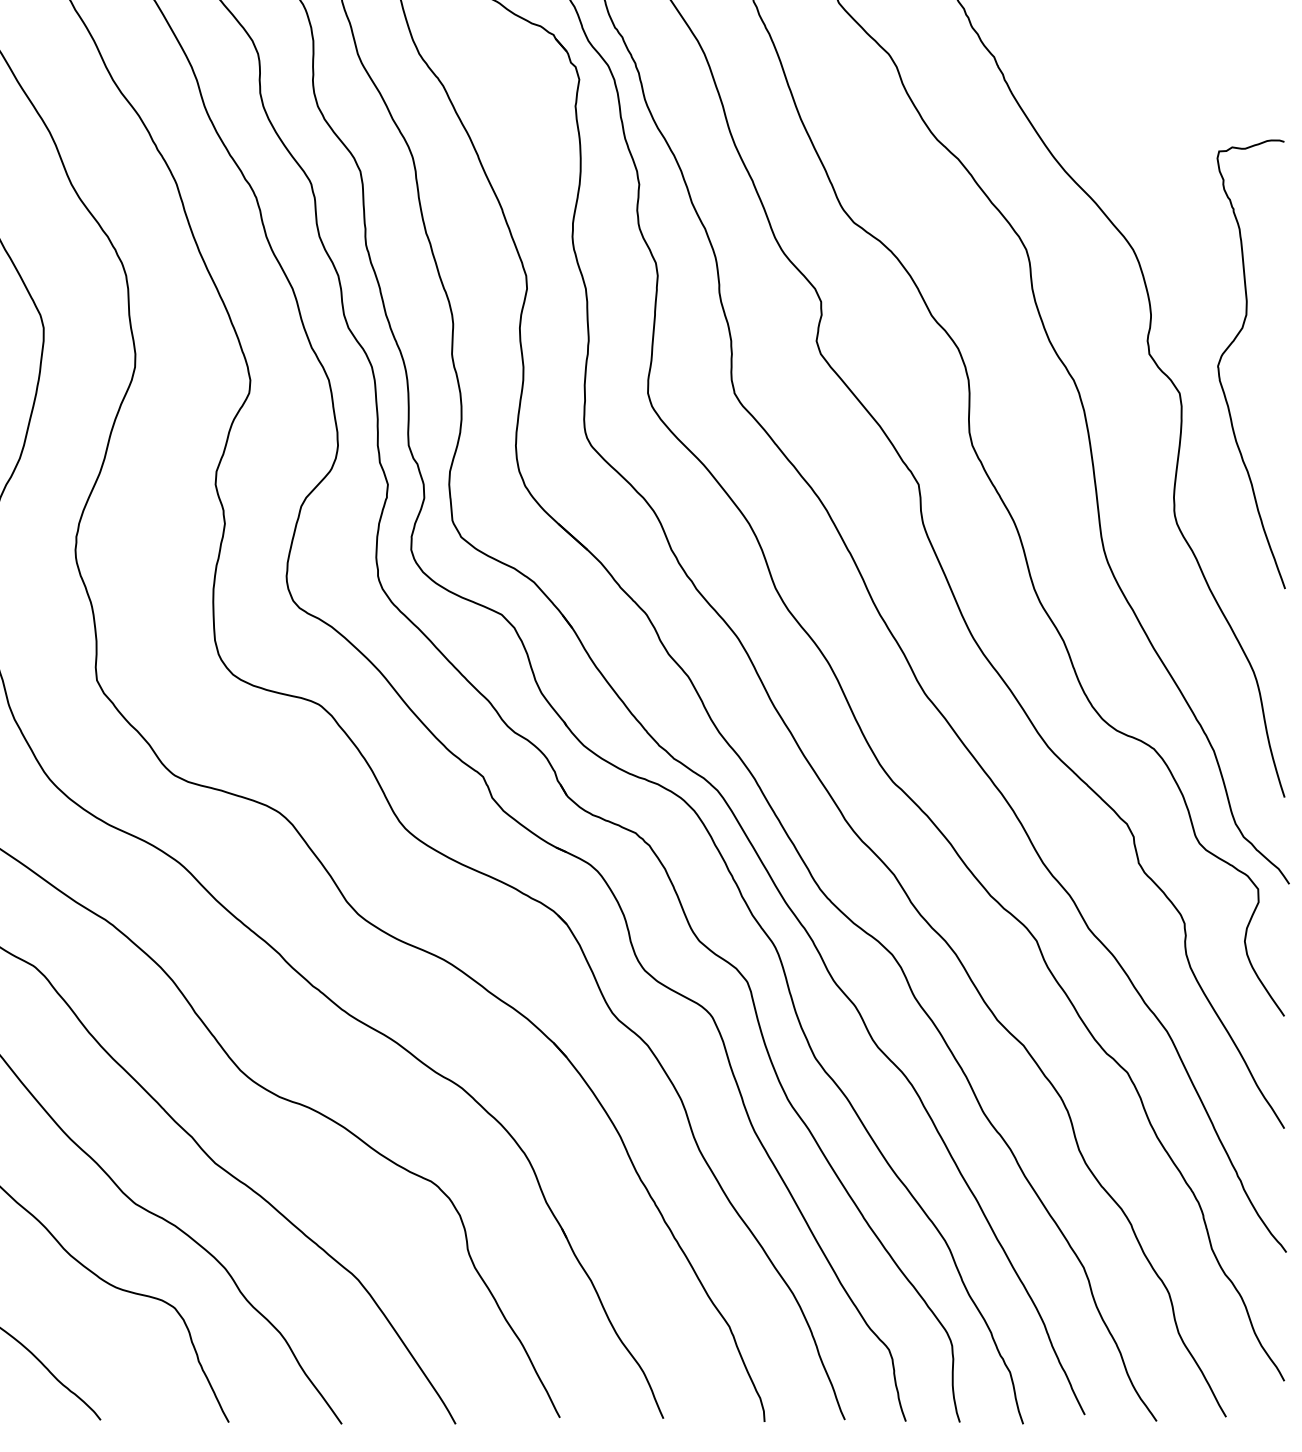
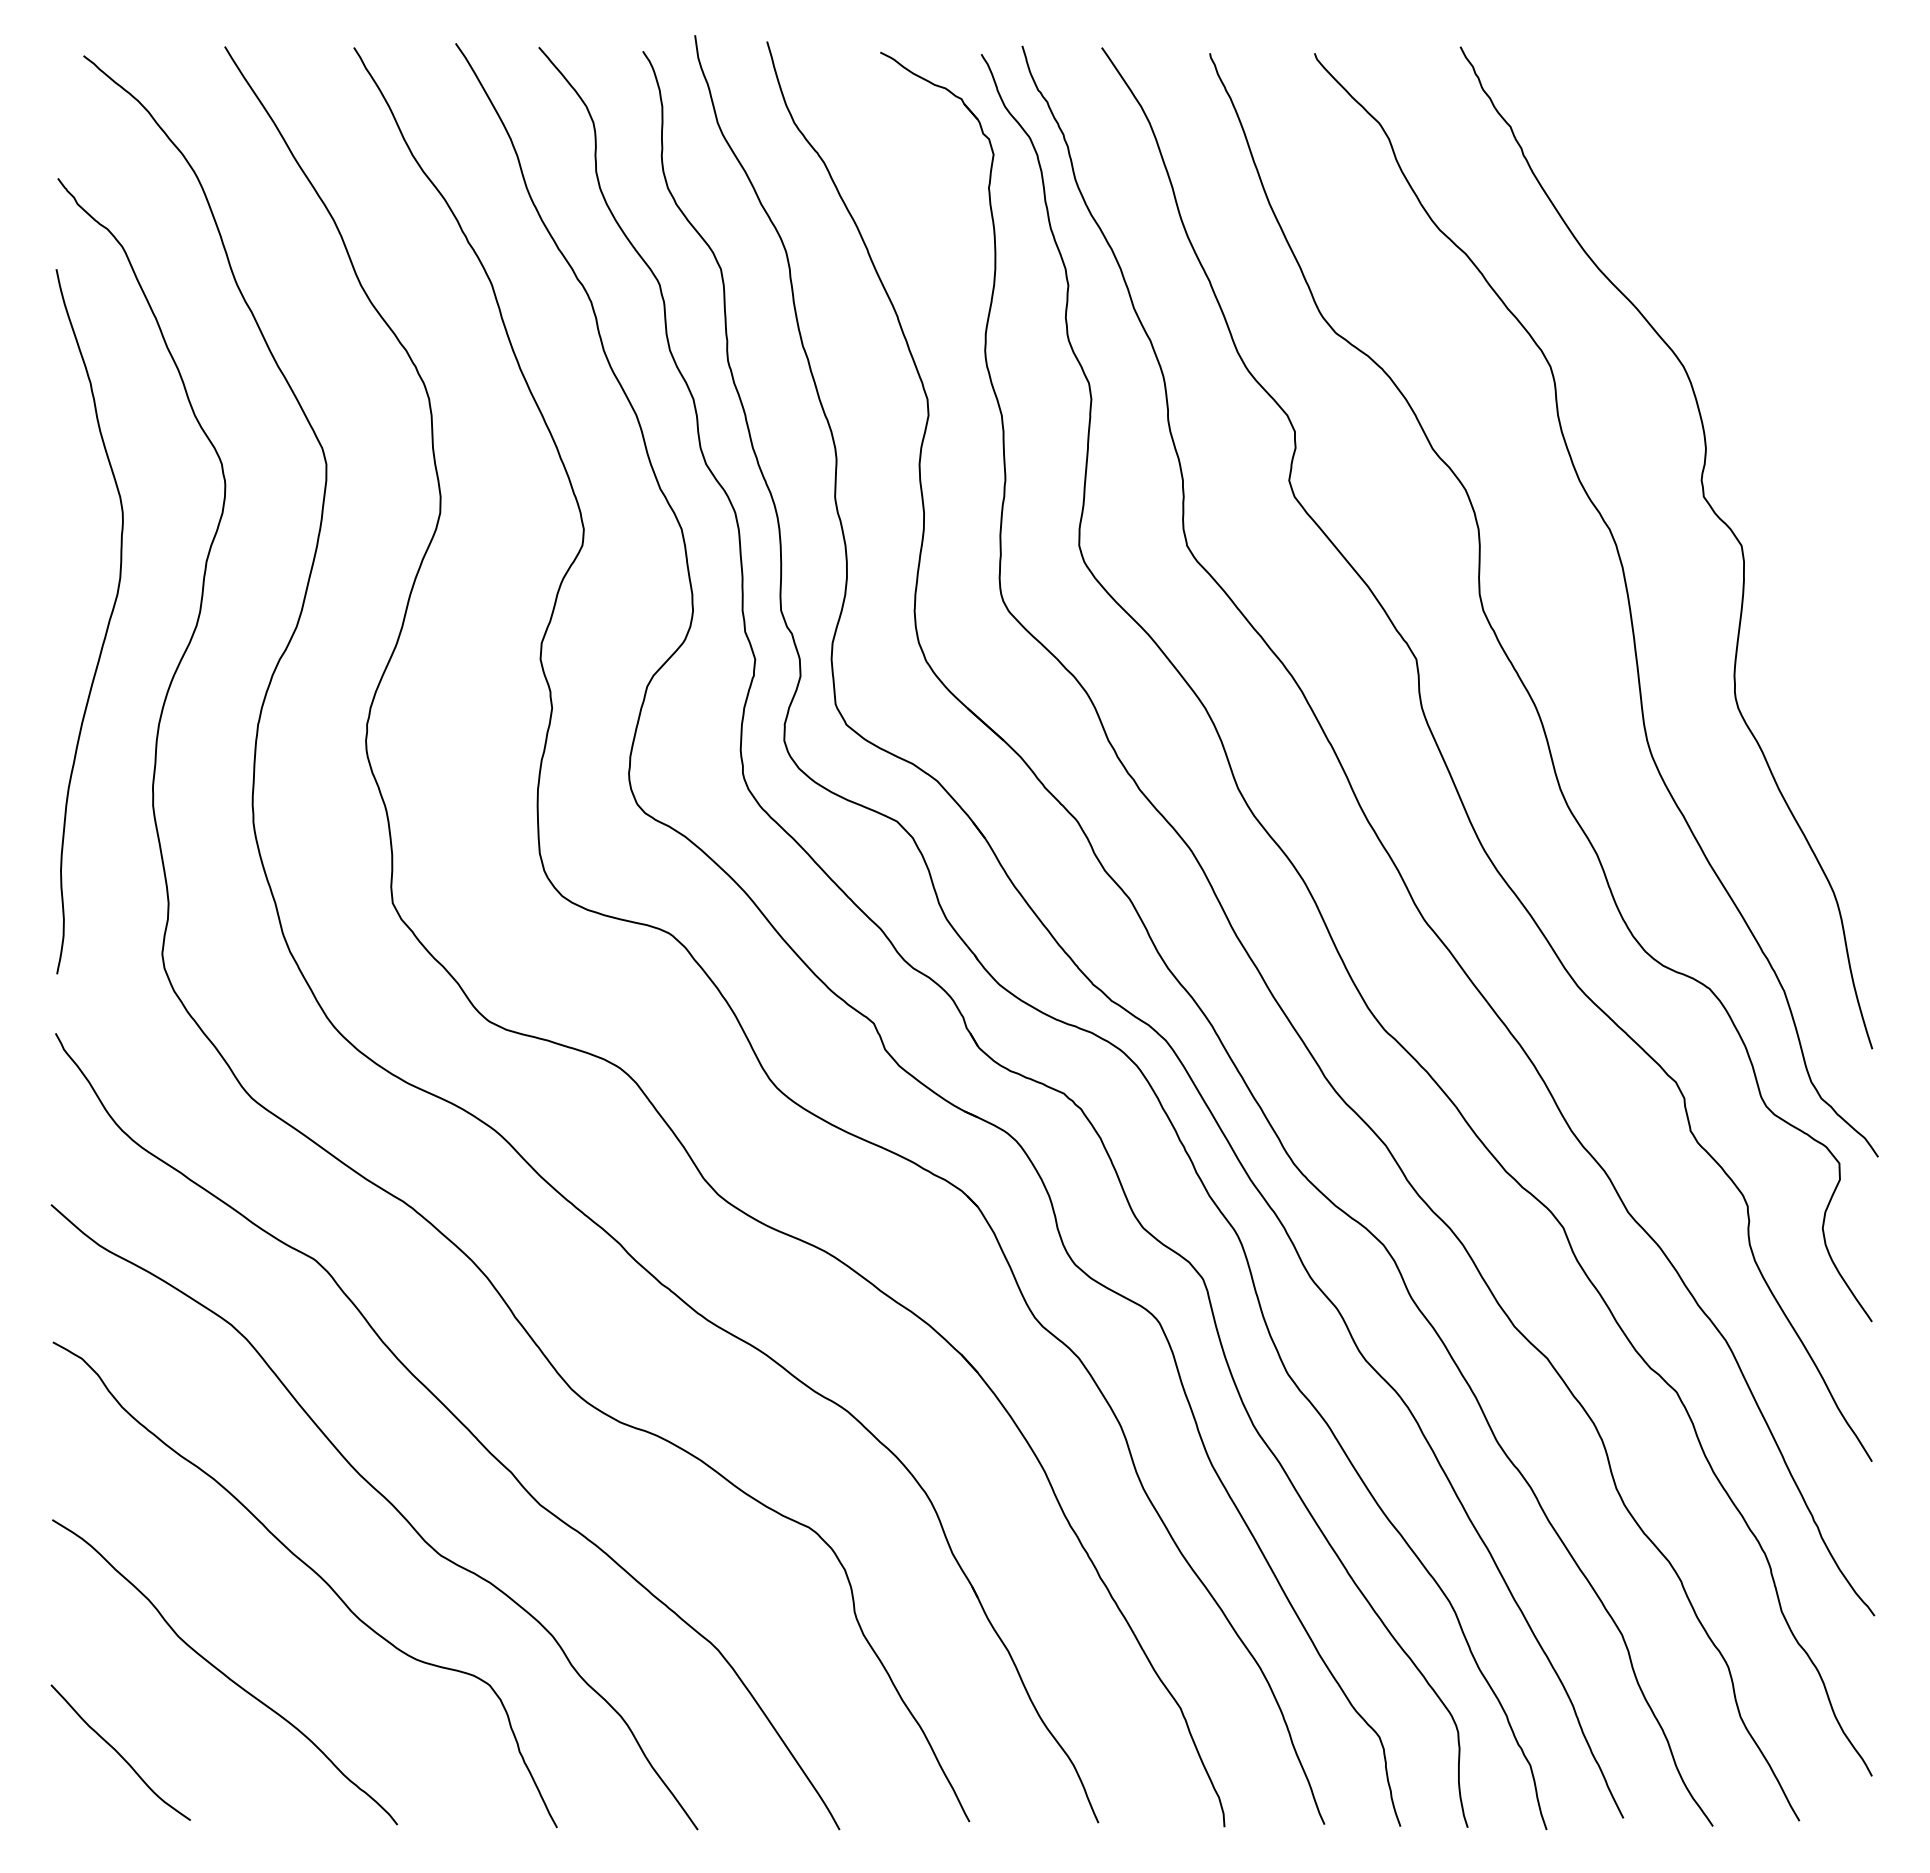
curve: (1229, 347) -> (1803, 488), removed

